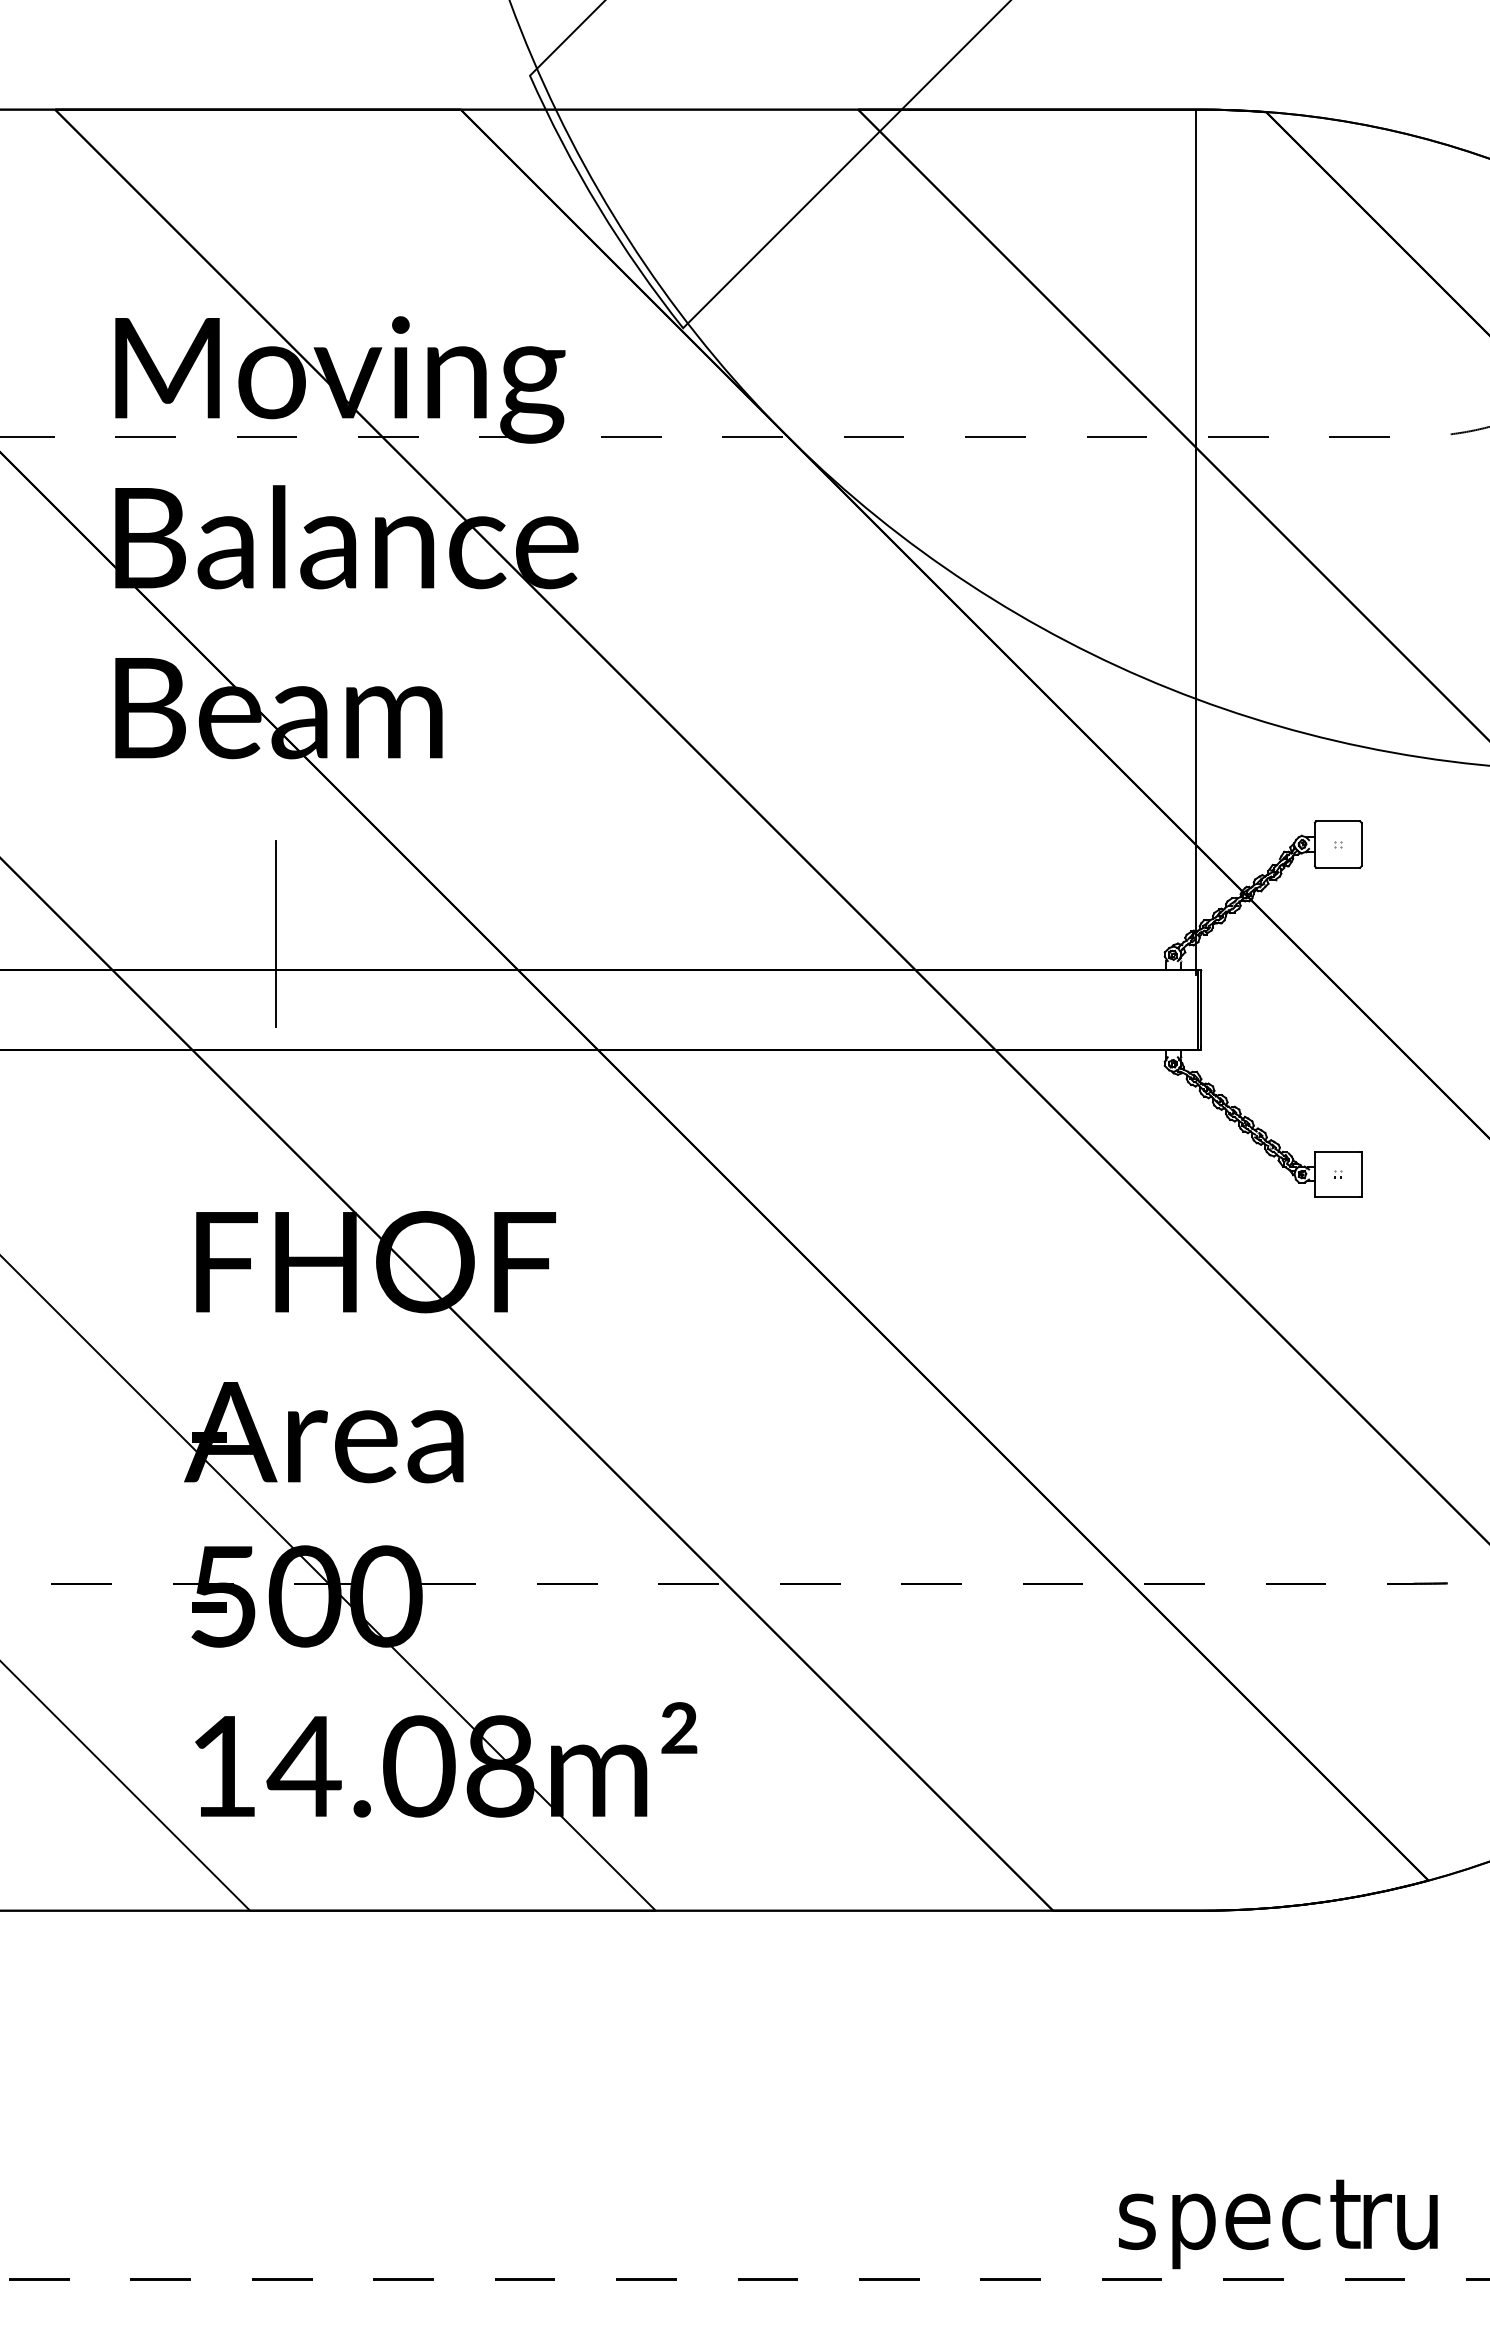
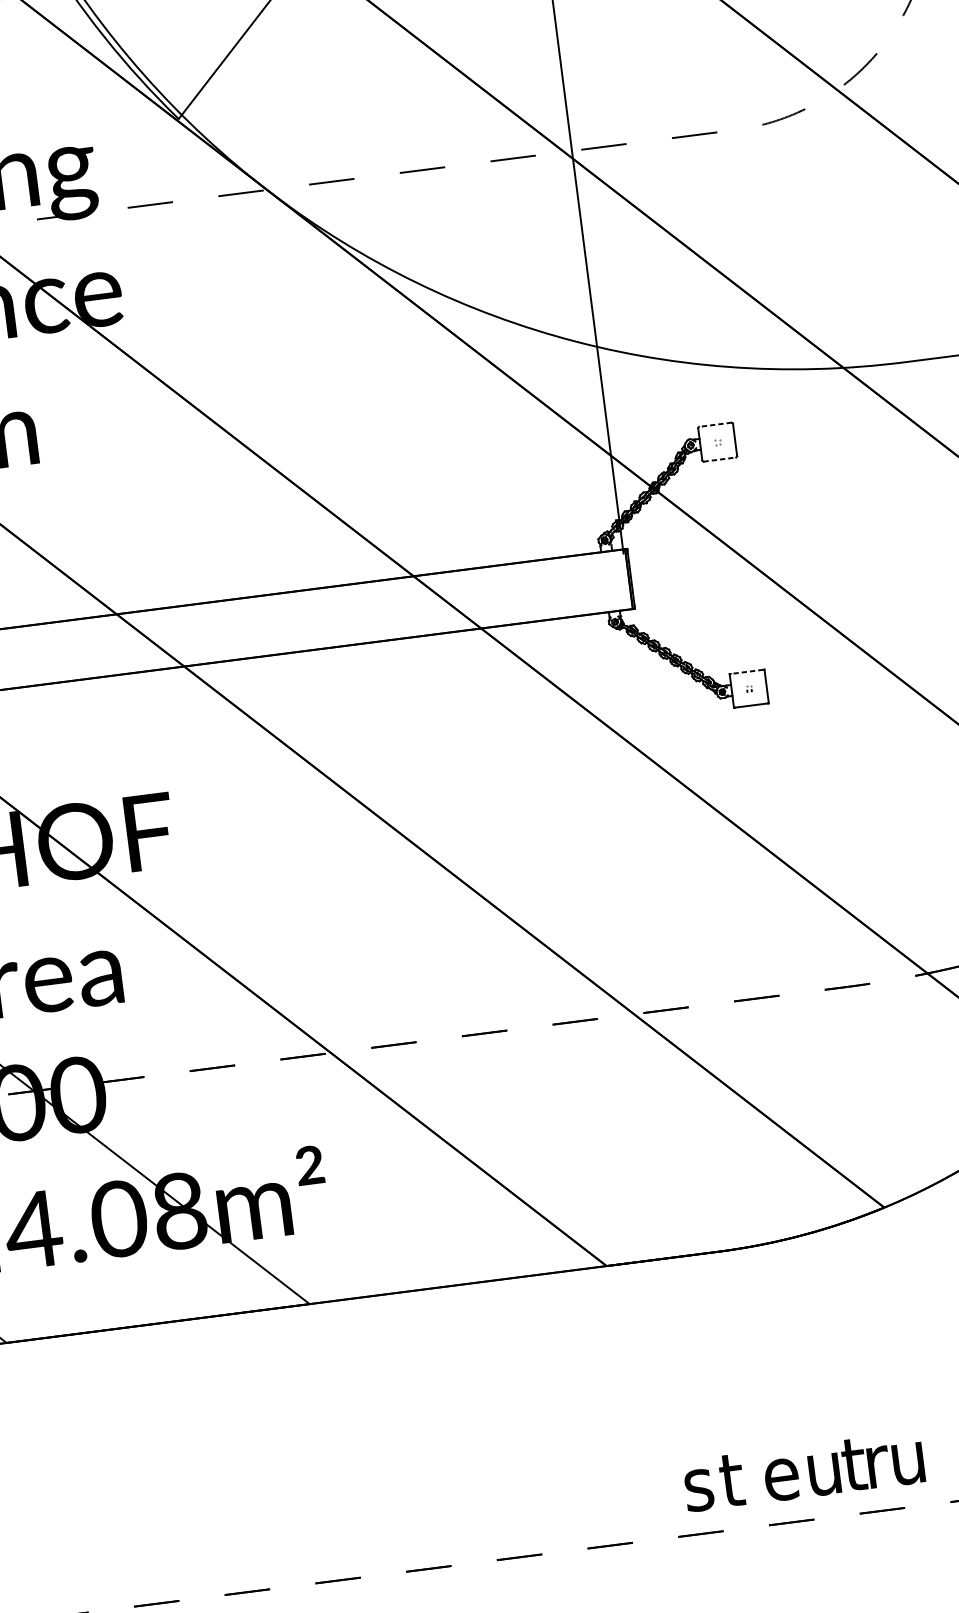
line: (1338, 821) -> (715, 424), solid -> dashed
line: (1338, 867) -> (720, 459), solid -> dashed
line: (1338, 1152) -> (747, 672), solid -> dashed
text: (1303, 2221) -> (823, 1474), c -> u
text: (1190, 2224) -> (739, 1487), p -> t

